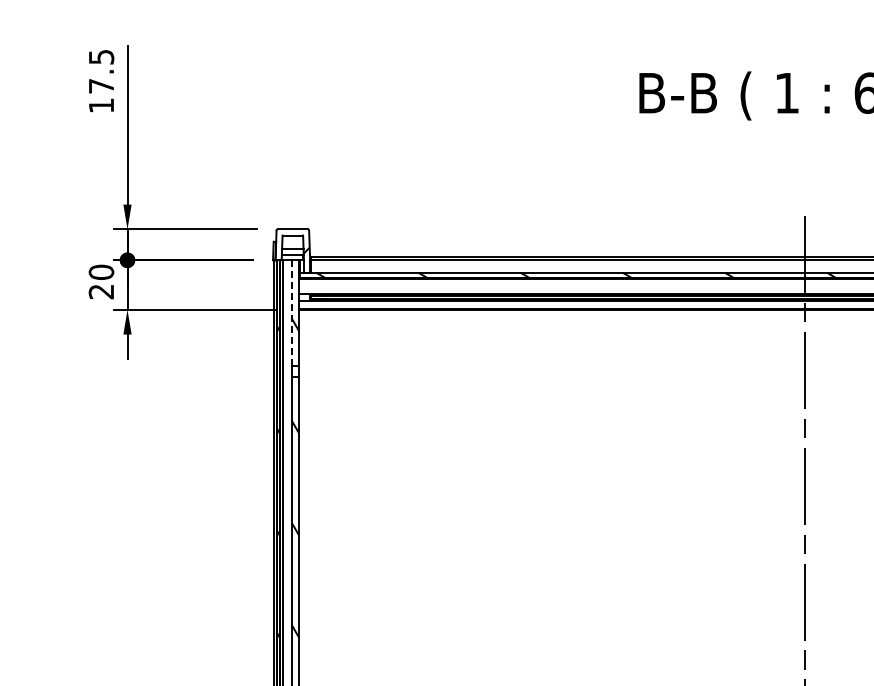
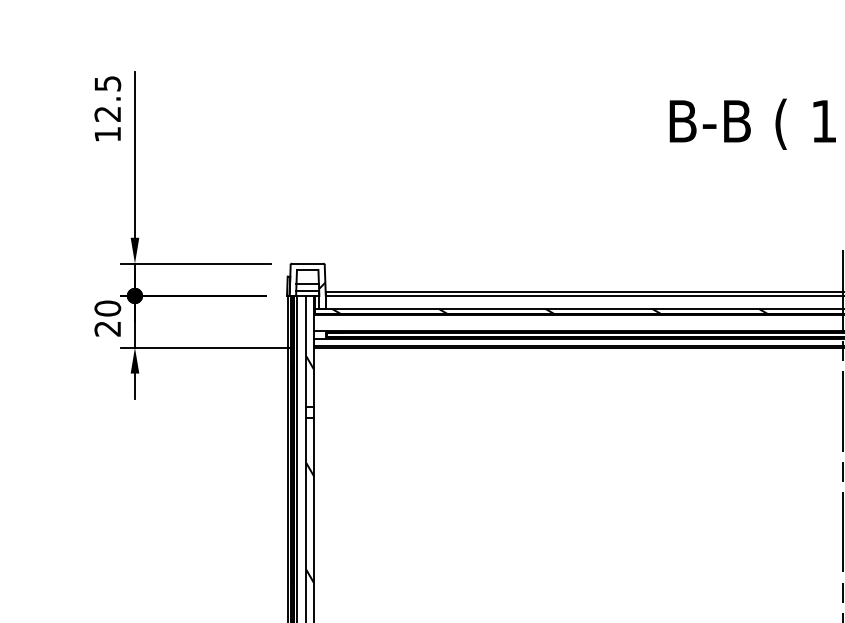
text: (100, 86) -> (106, 114), 17.5 -> 12.5
line: (291, 313) -> (306, 351), dashed -> solid

